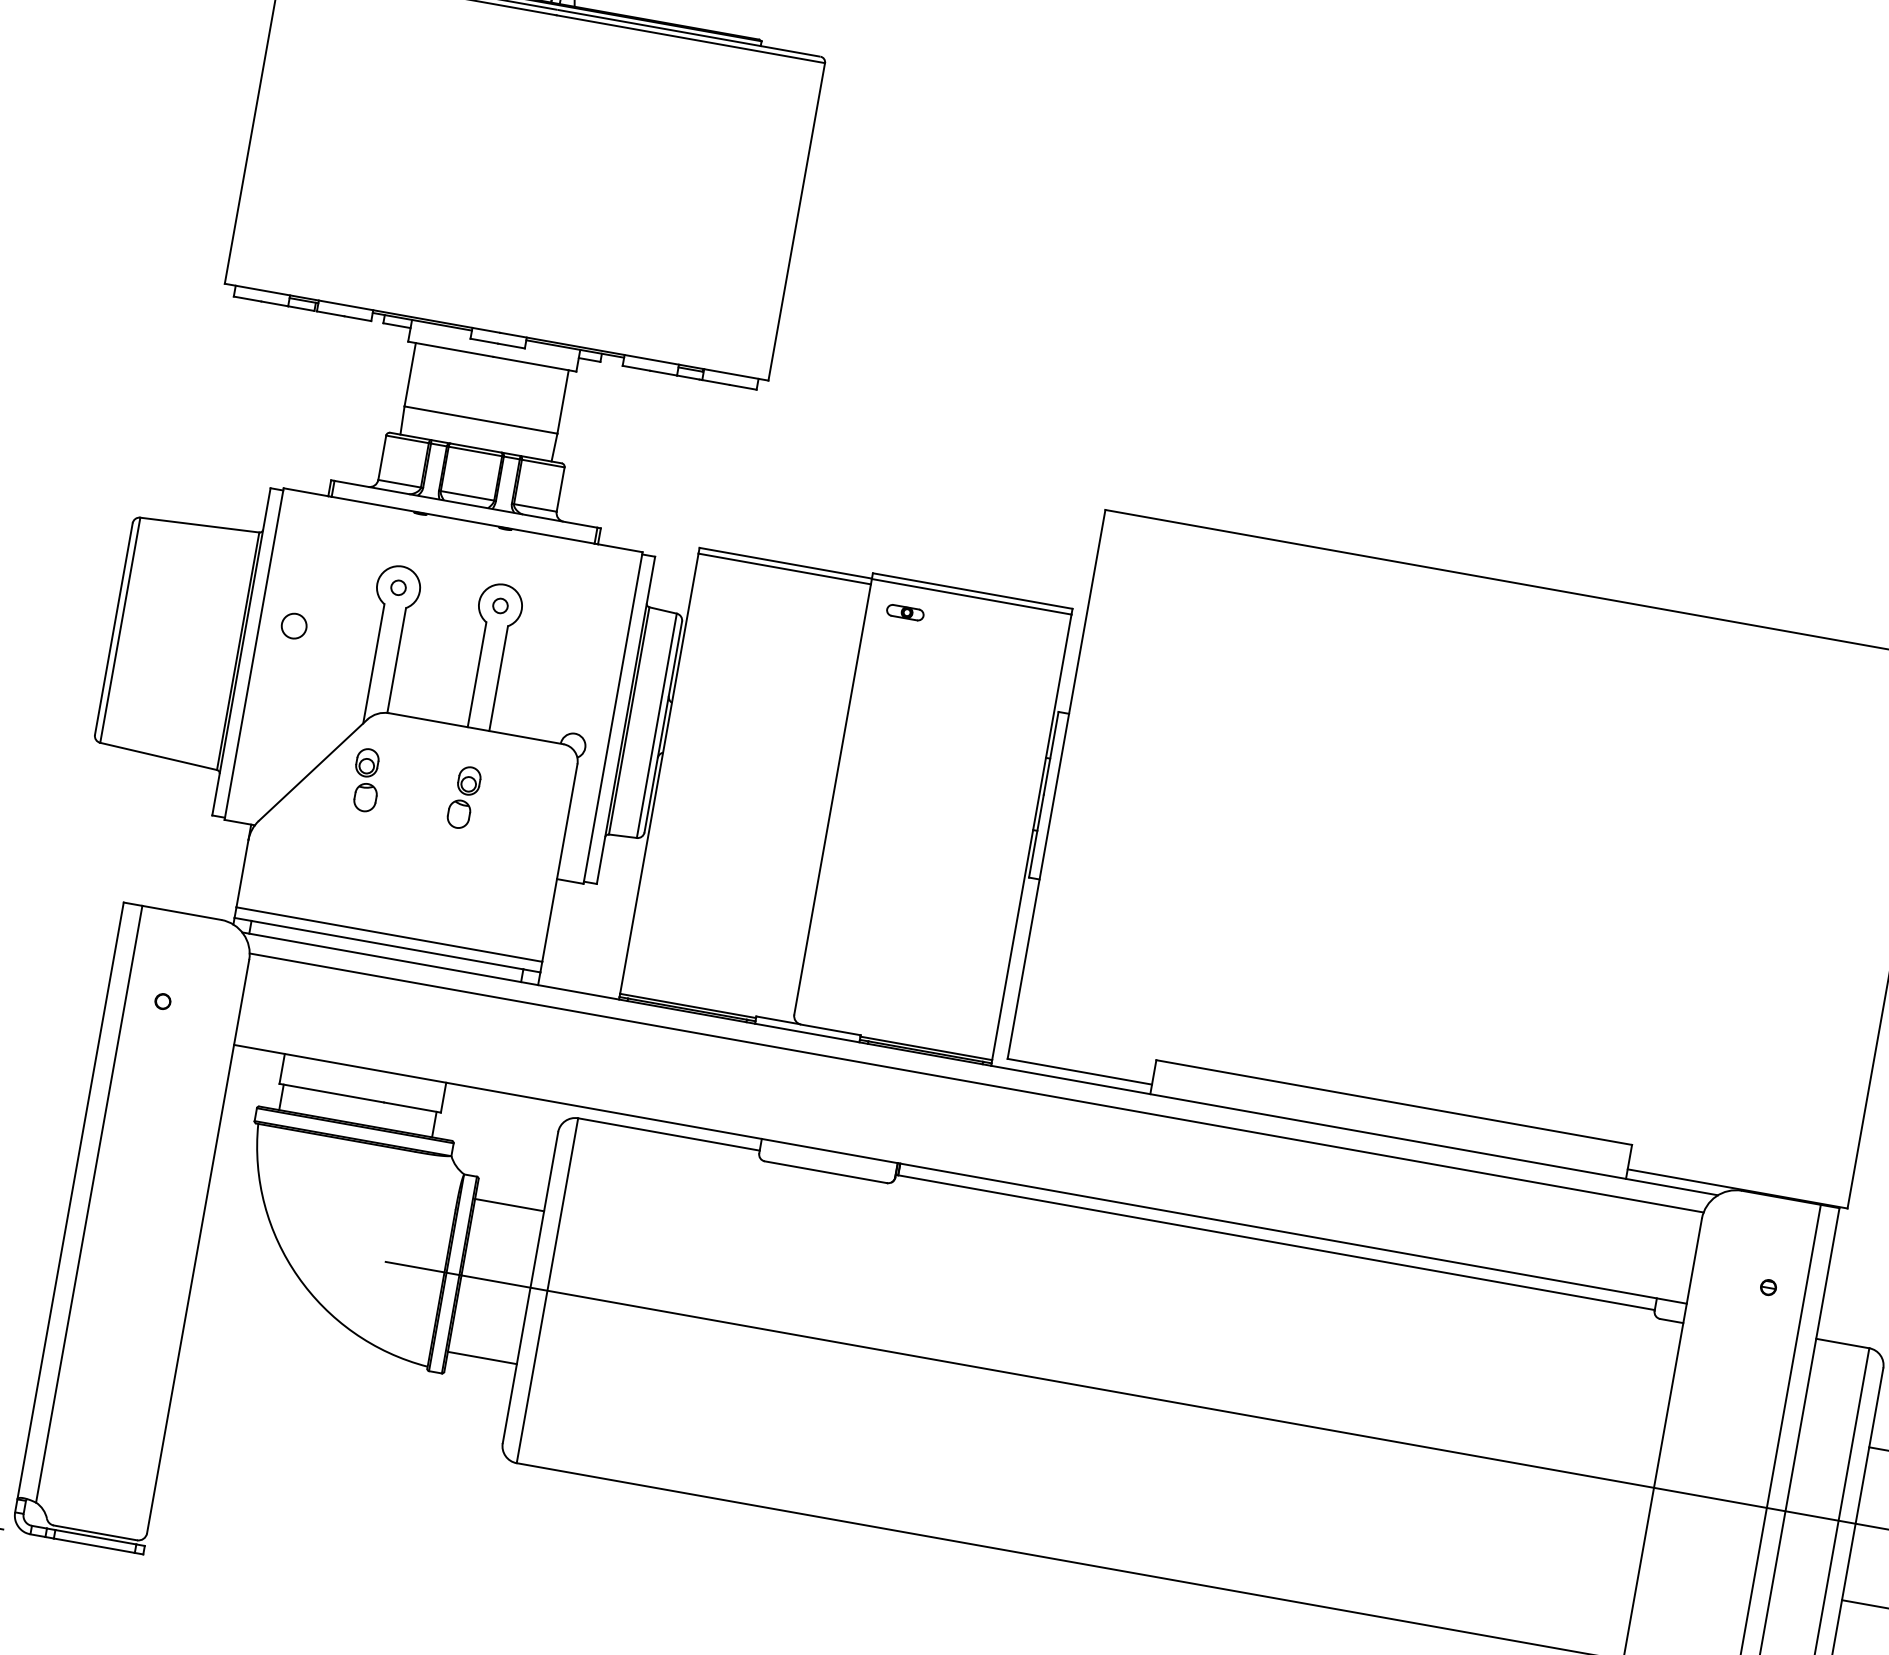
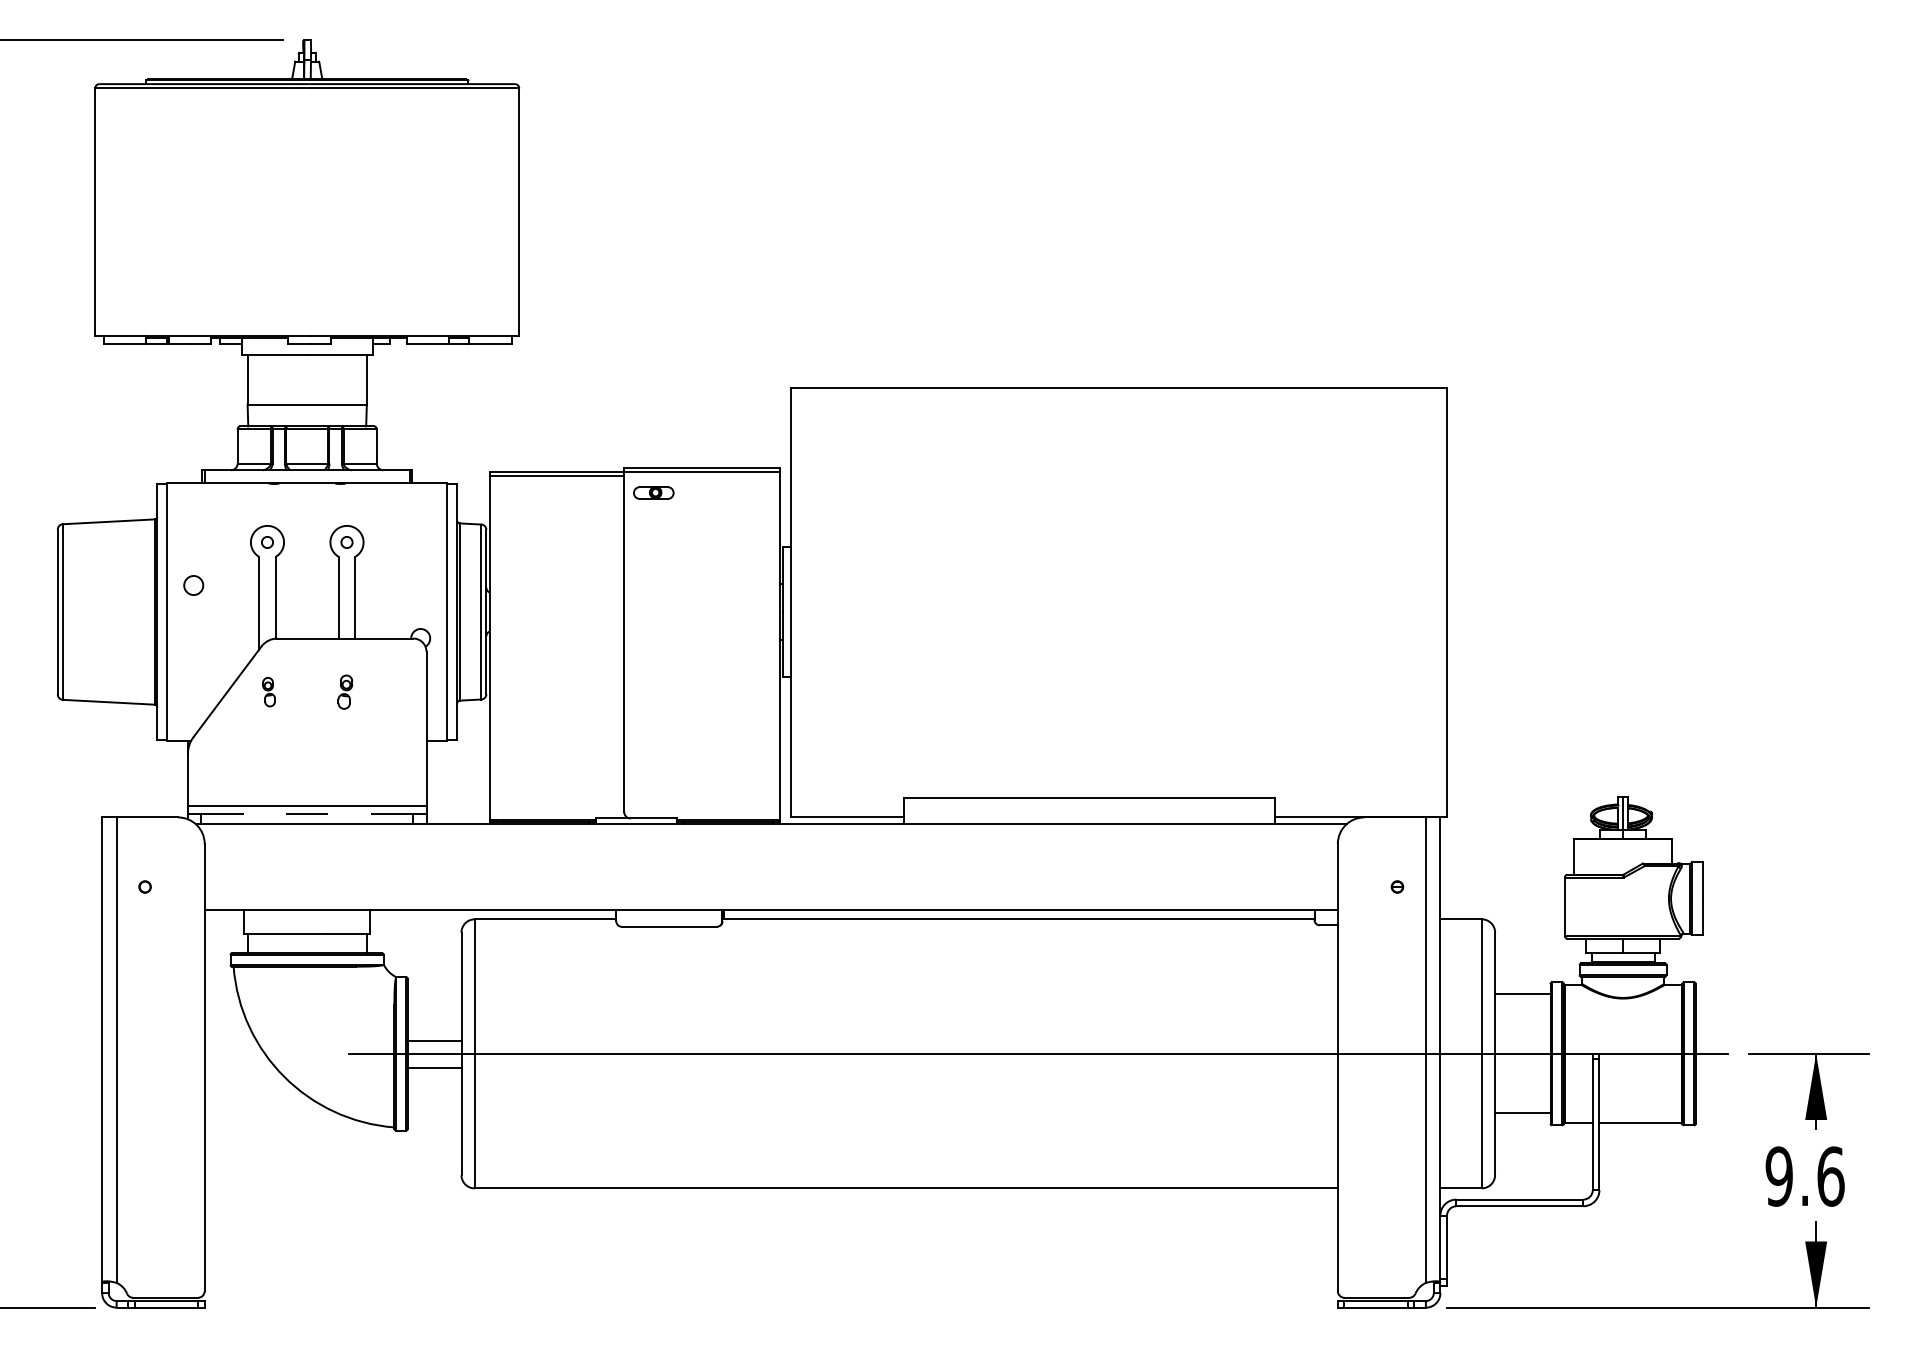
part: (906, 612) -> (654, 492), size x1.4
part: (365, 779) -> (268, 691), size x0.6
part: (464, 796) -> (345, 691), size x0.7
line: (386, 945) -> (306, 814), solid -> dashed
line: (977, 1082) -> (771, 838), removed
line: (509, 1205) -> (434, 1041), moved
line: (482, 1358) -> (434, 1068), moved

